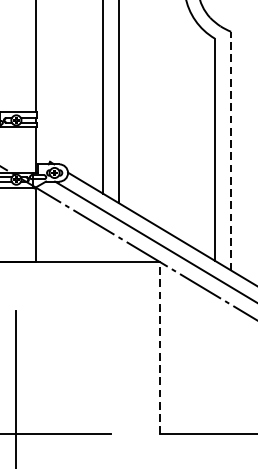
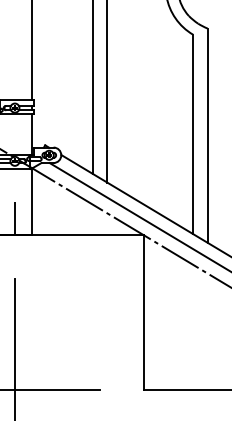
line: (230, 150) -> (207, 135), dashed -> solid
line: (15, 243) -> (14, 218), added
line: (159, 347) -> (143, 311), dashed -> solid

